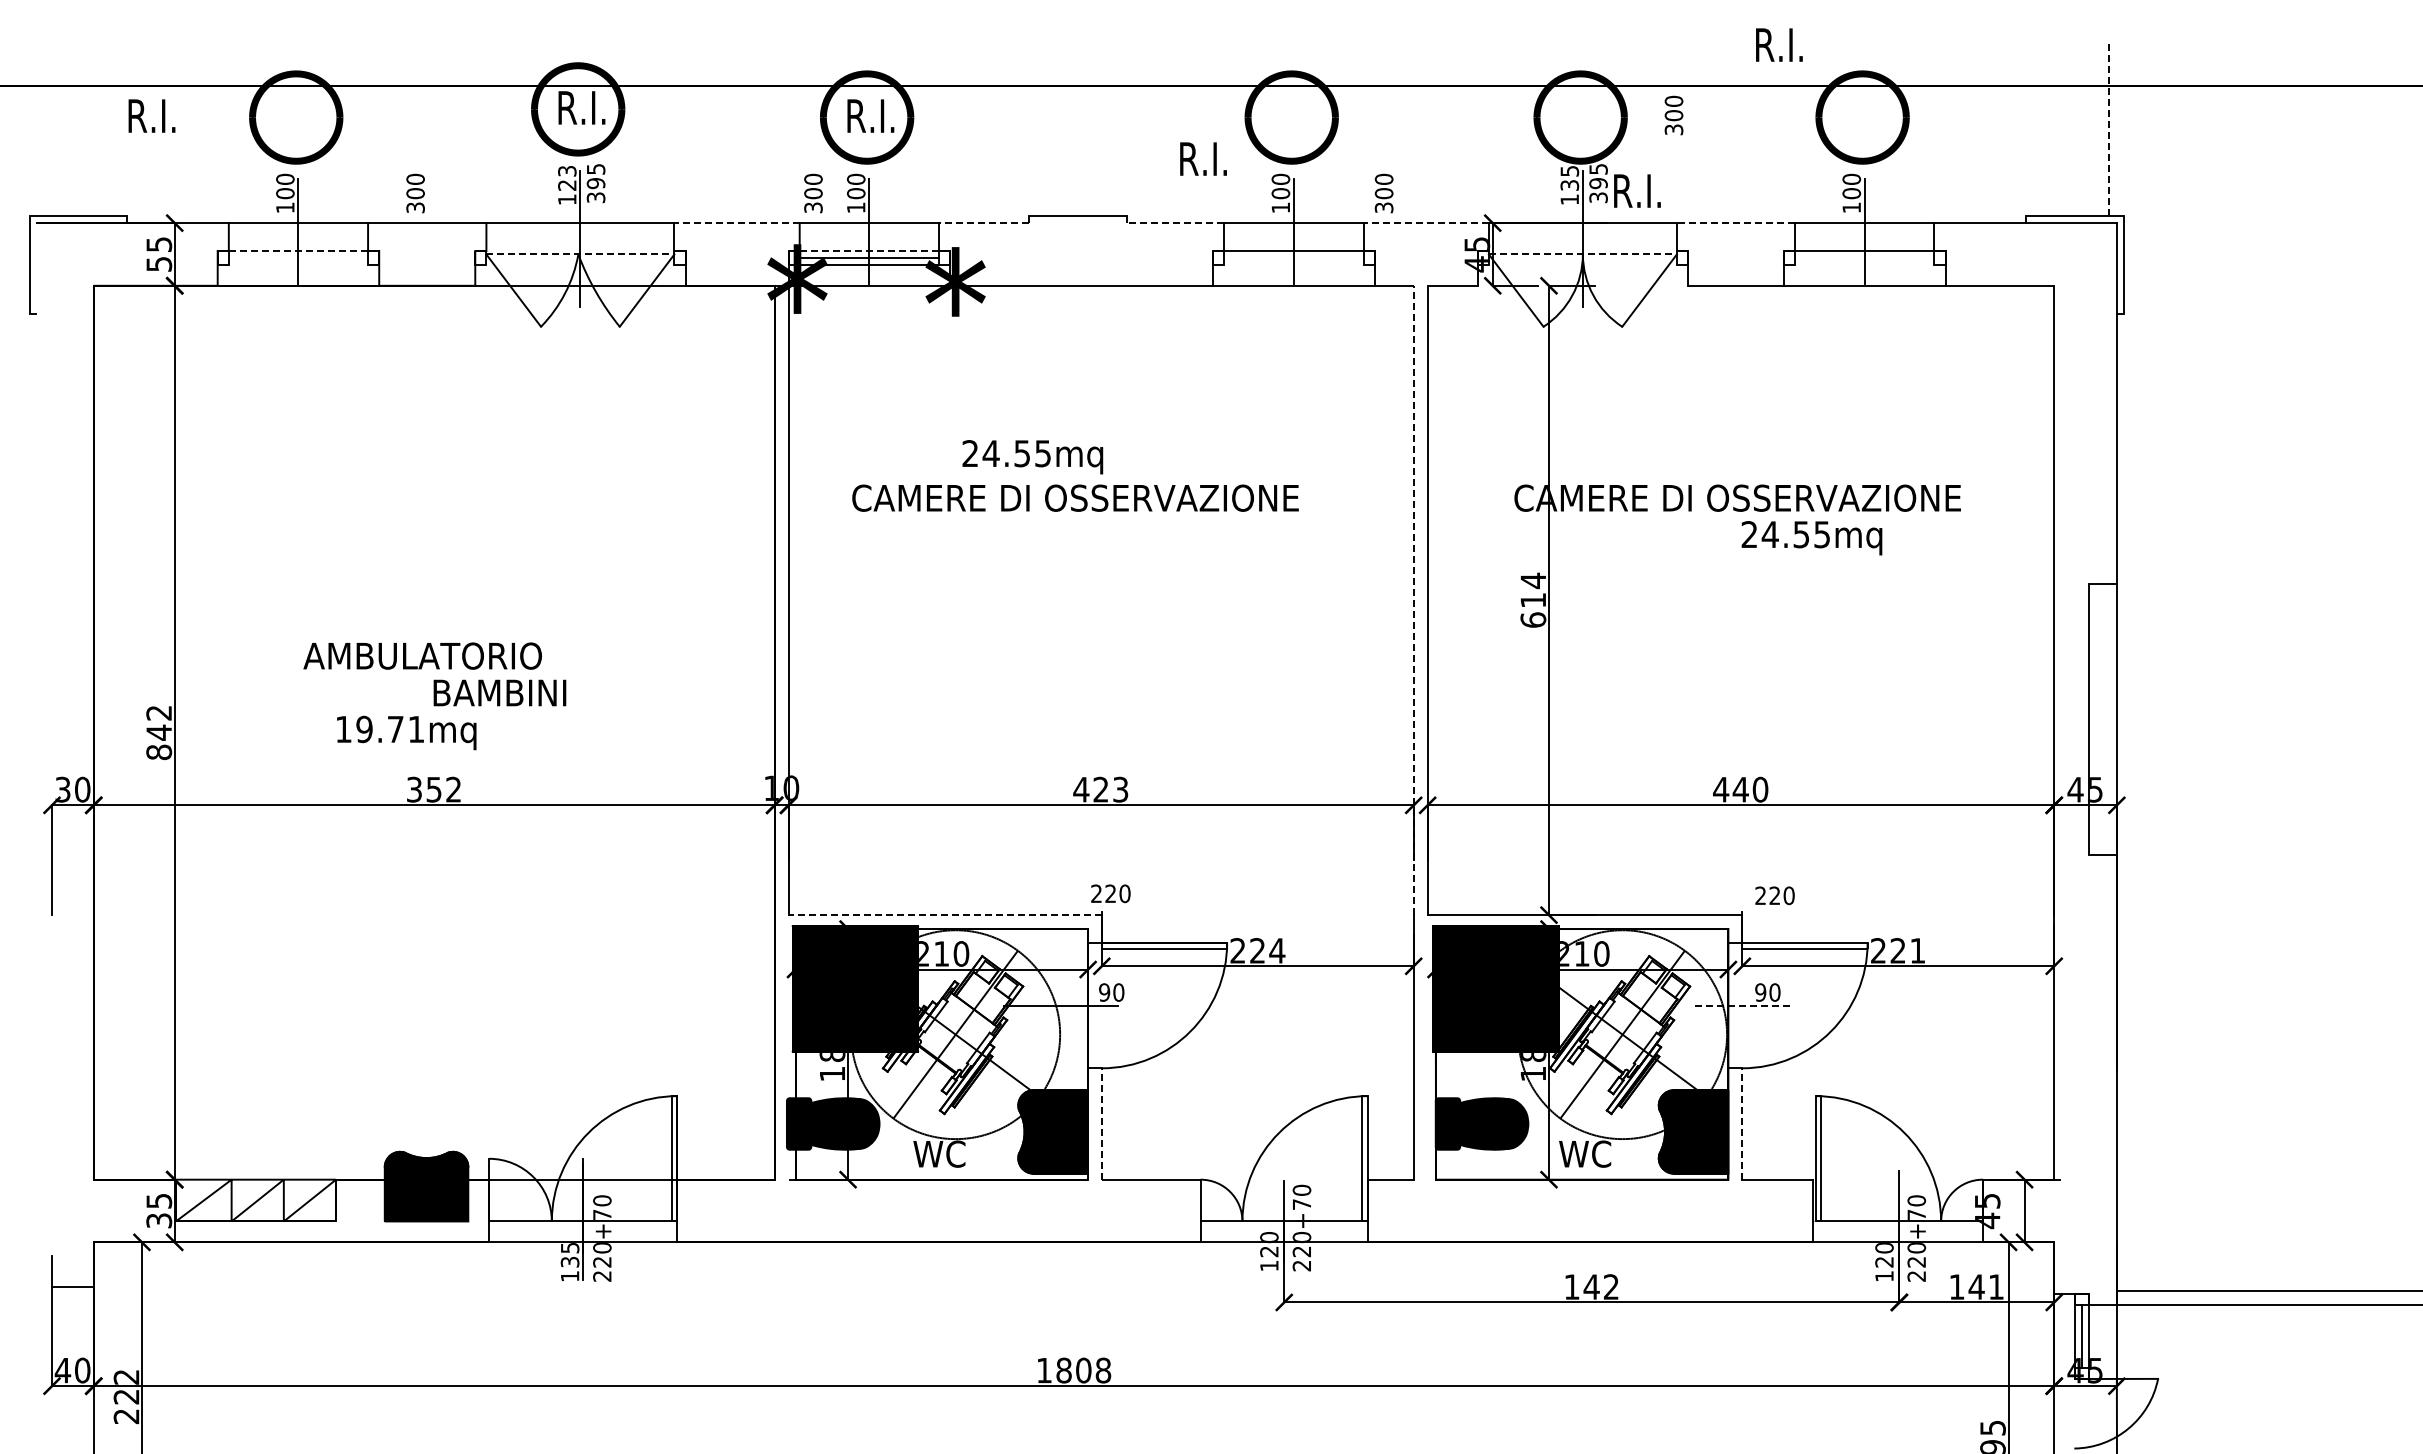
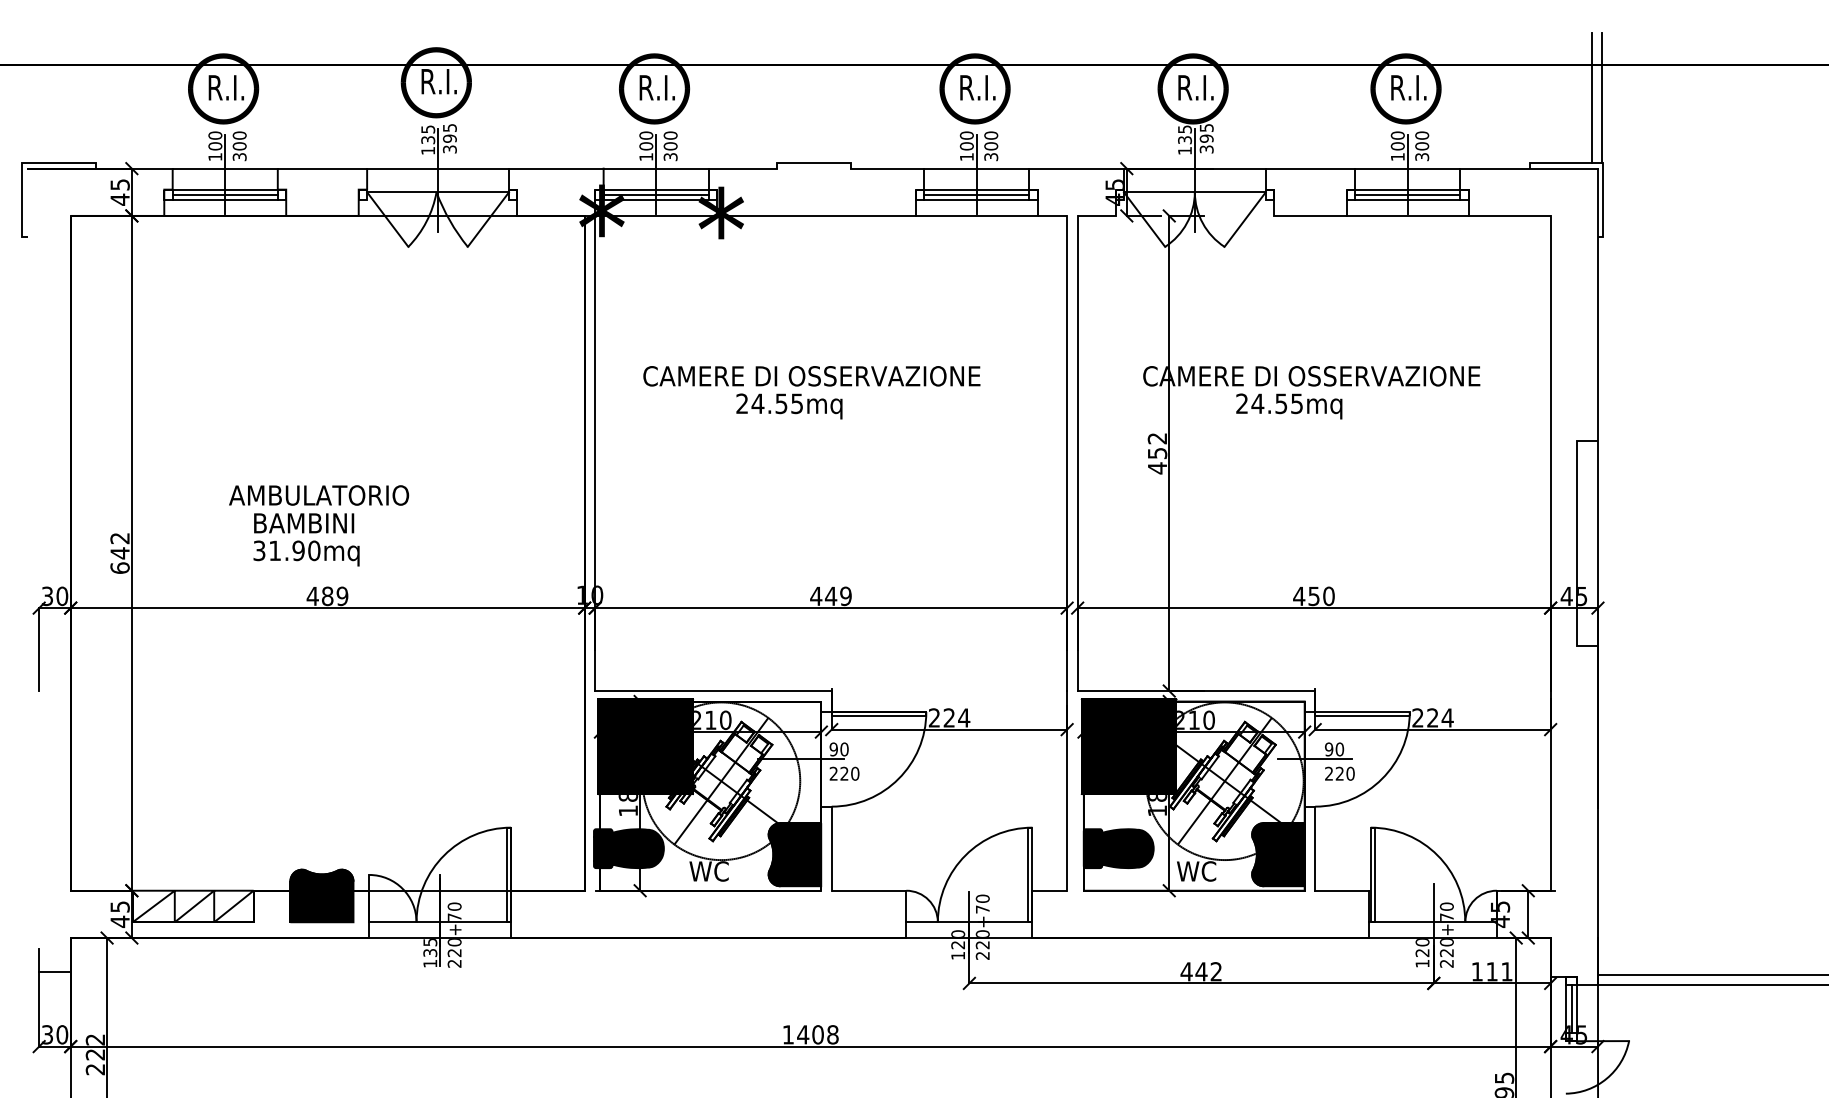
text: (1779, 44) -> (1408, 87), moved
text: (151, 115) -> (226, 87), moved
text: (1673, 115) -> (1421, 146), moved
line: (2108, 129) -> (1591, 97), dashed -> solid
line: (2122, 129) -> (1602, 97), added
text: (1203, 158) -> (977, 87), moved
text: (567, 178) -> (428, 134), 123 -> 135
text: (1637, 190) -> (1196, 87), moved
text: (415, 193) -> (239, 146), moved
text: (813, 193) -> (670, 146), moved
text: (1383, 193) -> (990, 146), moved
line: (737, 223) -> (556, 168), dashed -> solid
line: (983, 223) -> (742, 168), dashed -> solid
line: (1175, 223) -> (887, 168), dashed -> solid
line: (1426, 223) -> (1076, 168), dashed -> solid
line: (1735, 223) -> (1310, 168), dashed -> solid
line: (298, 250) -> (225, 189), dashed -> solid
line: (869, 250) -> (656, 189), dashed -> solid
line: (580, 254) -> (438, 192), dashed -> solid
line: (1582, 254) -> (1194, 192), dashed -> solid
line: (298, 257) -> (225, 194), added
line: (1293, 257) -> (976, 194), added
line: (1864, 257) -> (1407, 194), added
text: (159, 264) -> (120, 199), 55 -> 45
line: (298, 264) -> (225, 199), added
line: (1293, 264) -> (976, 199), added
line: (1864, 264) -> (1407, 199), added
text: (1032, 457) -> (789, 406), moved
text: (1811, 538) -> (1288, 406), moved
line: (1413, 600) -> (1066, 453), dashed -> solid
text: (1533, 600) -> (1157, 453), 614 -> 452
text: (499, 692) -> (303, 522), moved
text: (380, 729) -> (287, 550), 19.71mq -> 31.90mq
text: (158, 752) -> (119, 568), 842 -> 642
text: (433, 789) -> (327, 596), 352 -> 489
text: (1110, 789) -> (838, 596), 423 -> 449
text: (1740, 789) -> (1313, 596), 440 -> 450
text: (1110, 893) -> (844, 773), moved
text: (1774, 895) -> (1339, 773), moved
line: (945, 915) -> (713, 691), dashed -> solid
text: (1917, 950) -> (1447, 717), 221 -> 224
line: (1741, 1005) -> (1314, 759), dashed -> solid
line: (1101, 1123) -> (831, 848), dashed -> solid
line: (1742, 1123) -> (1315, 848), dashed -> solid
text: (159, 1220) -> (120, 921), 35 -> 45
text: (1571, 1286) -> (1186, 971), 142 -> 442
text: (1976, 1286) -> (1491, 971), 141 -> 111
text: (62, 1370) -> (47, 1034), 40 -> 30
text: (1063, 1370) -> (802, 1034), 1808 -> 1408

